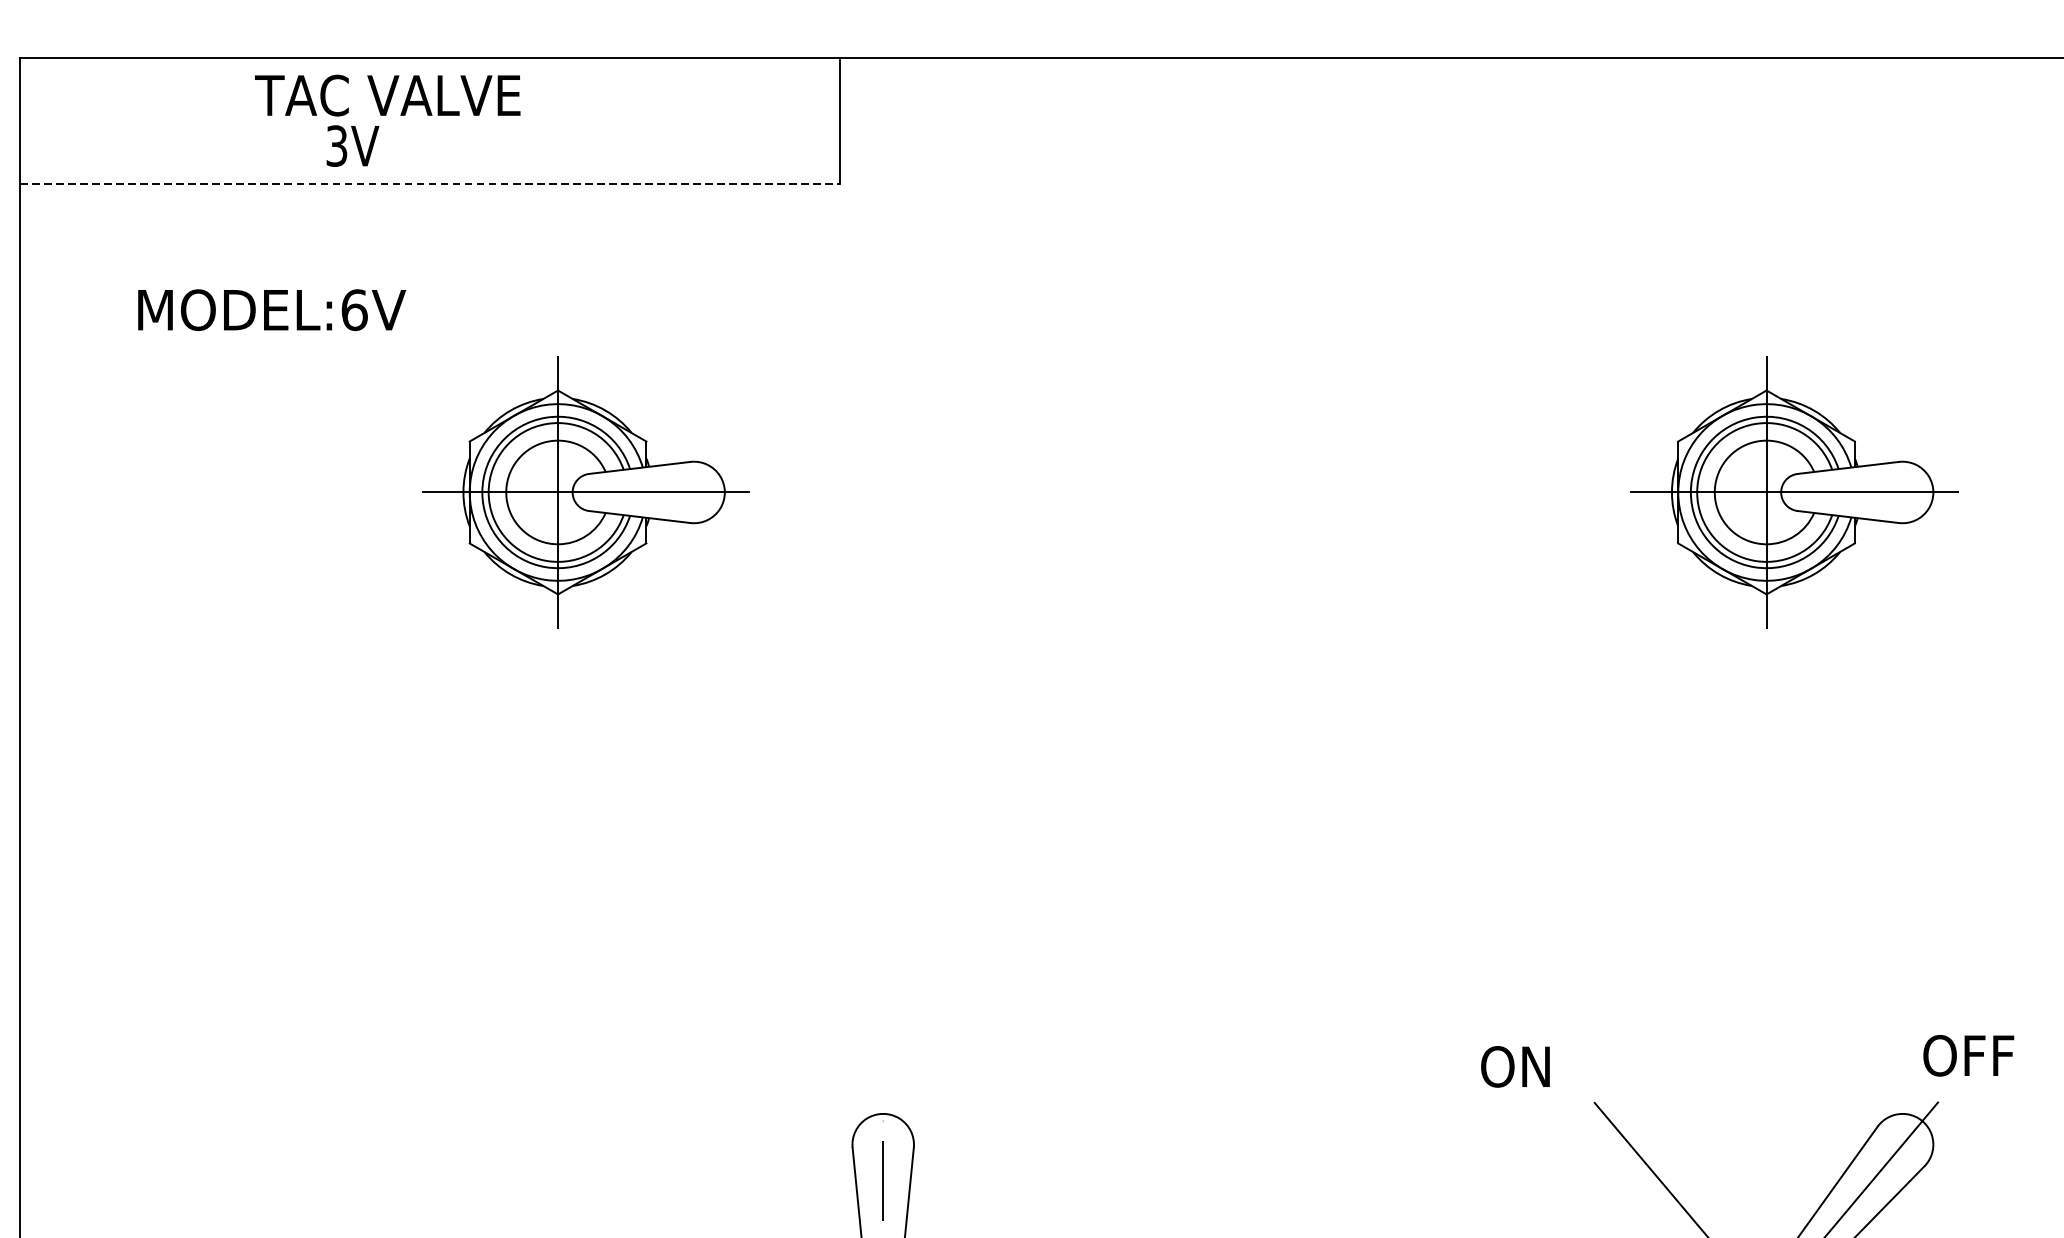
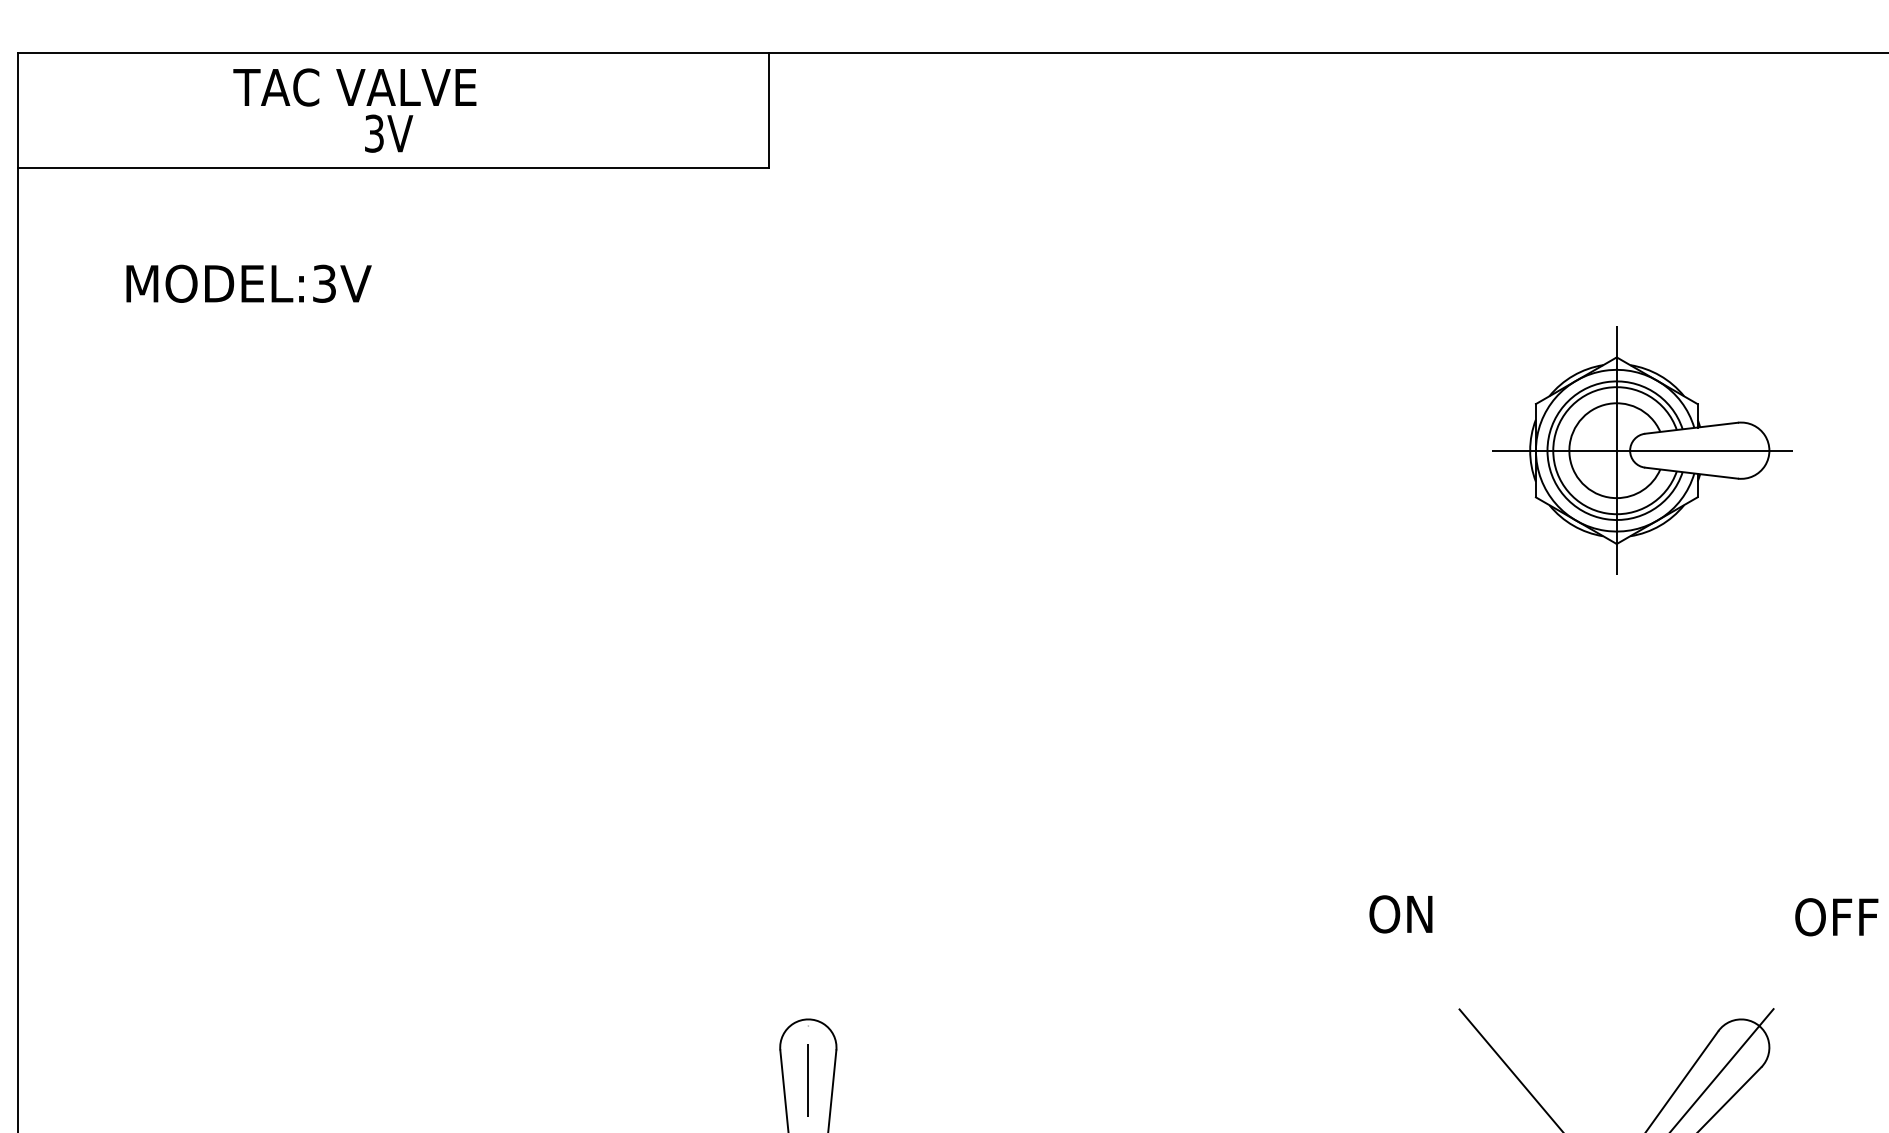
text: (353, 145) -> (389, 133), moved
line: (431, 184) -> (394, 168), dashed -> solid
text: (354, 309) -> (324, 283), MODEL:6V -> MODEL:3V
part: (586, 492) -> (536, 450), removed
text: (1968, 1056) -> (1836, 917), moved
text: (1514, 1067) -> (1400, 914), moved

